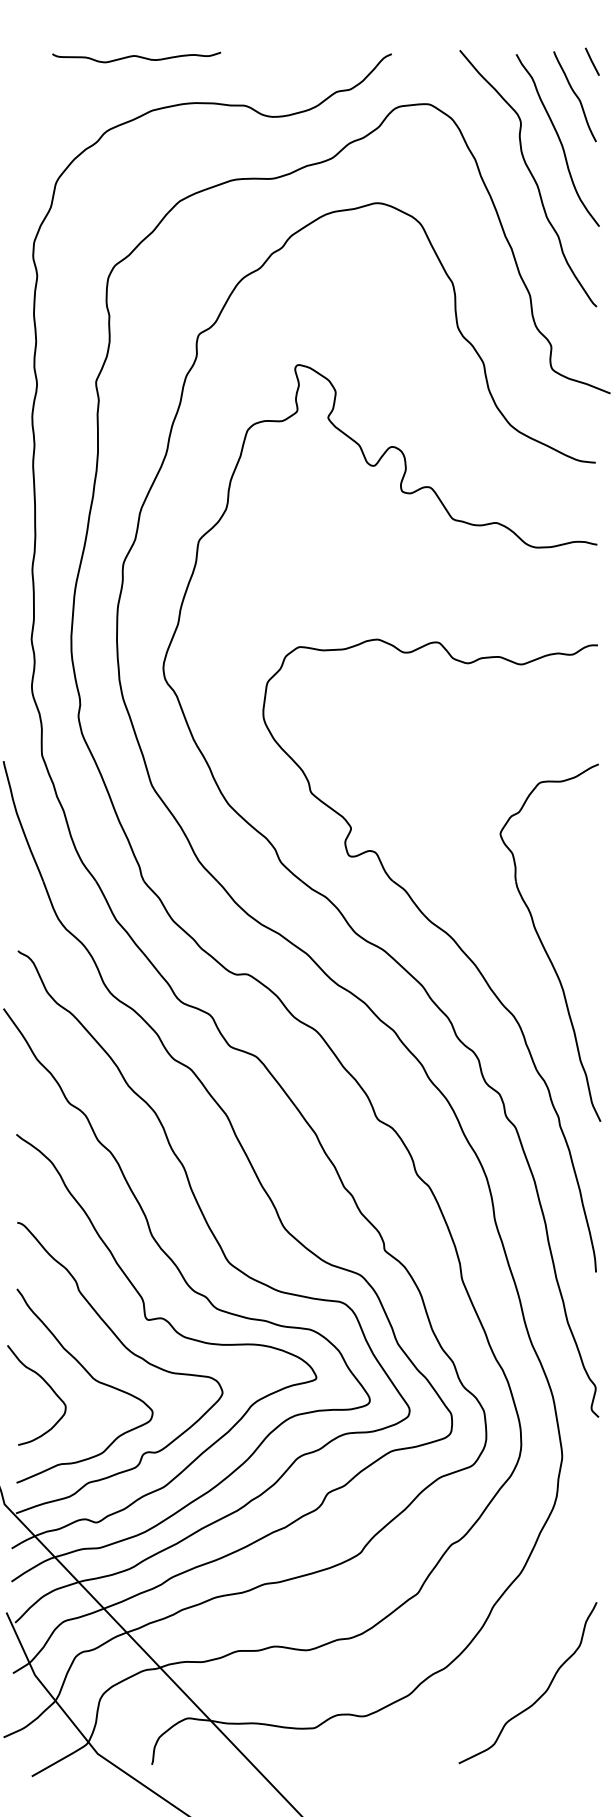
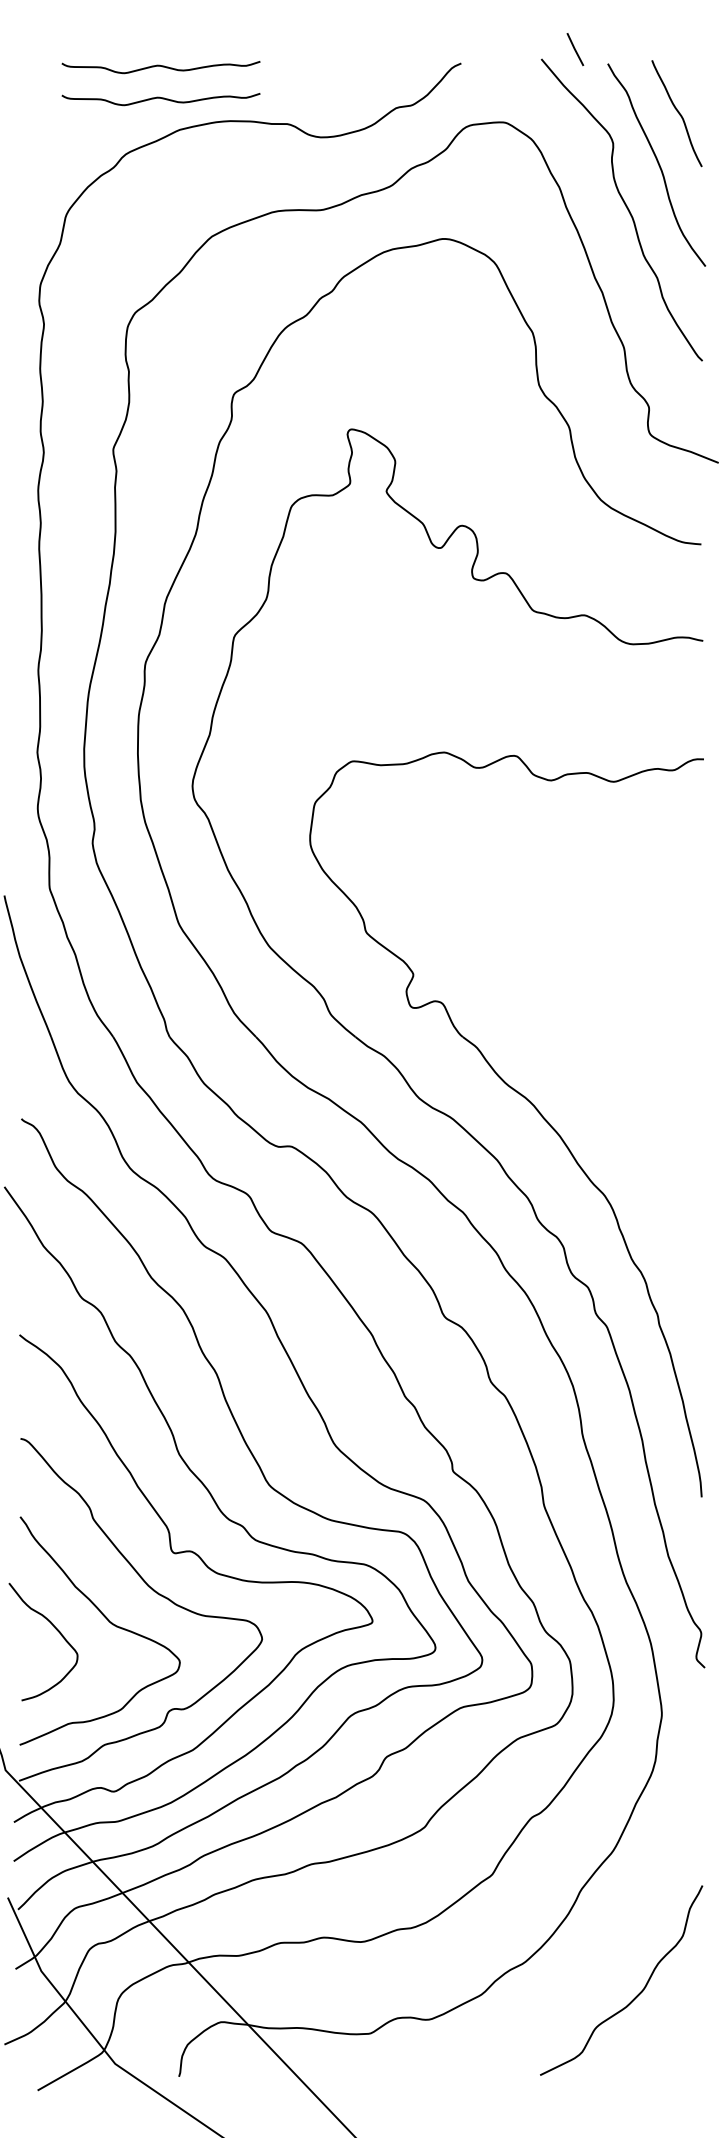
line: (592, 61) -> (575, 49), moved
curve: (136, 83) -> (160, 98), added
part: (544, 945) -> (640, 1112), removed

